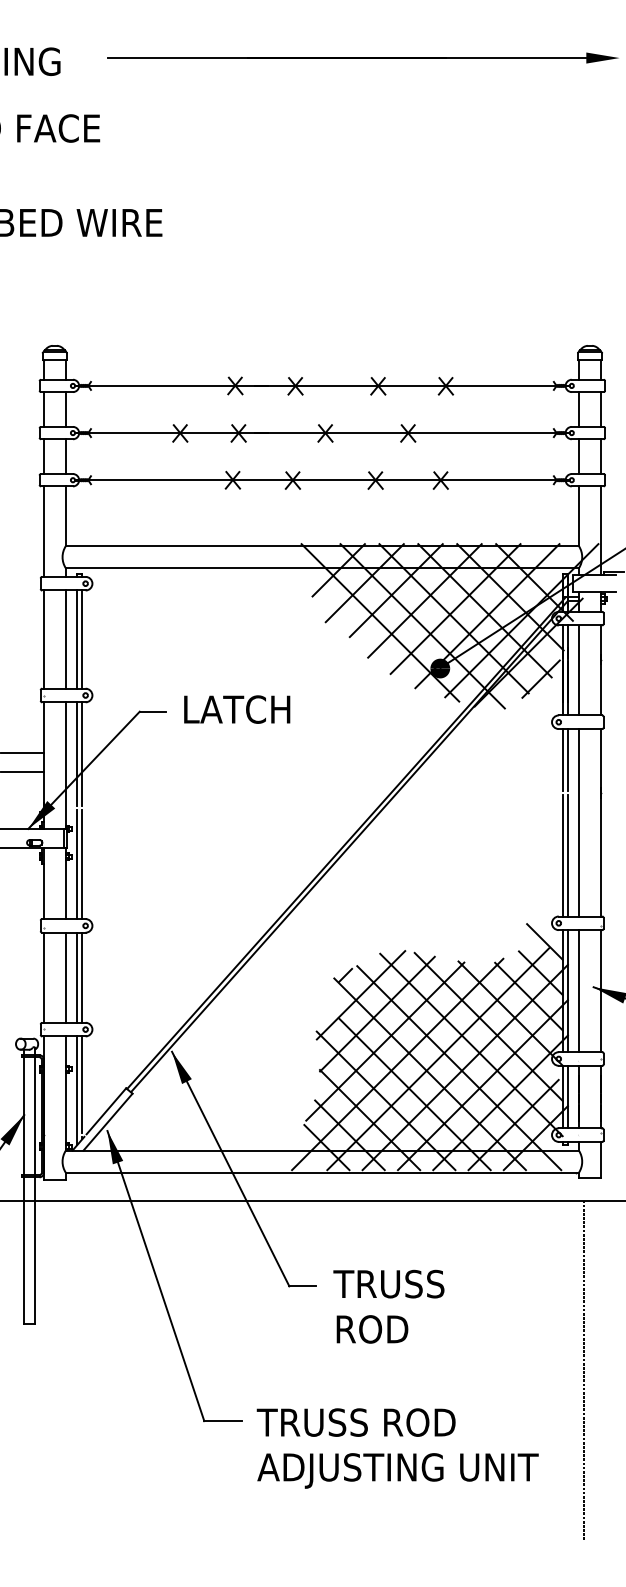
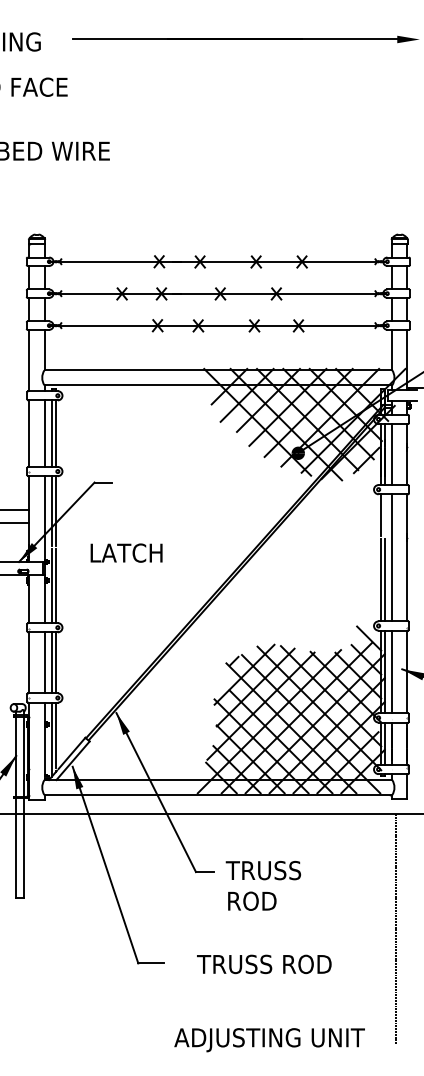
text: (237, 708) -> (126, 552), moved
line: (567, 760) -> (384, 515), removed
text: (356, 1422) -> (264, 964), moved
text: (397, 1471) -> (269, 1040), moved

